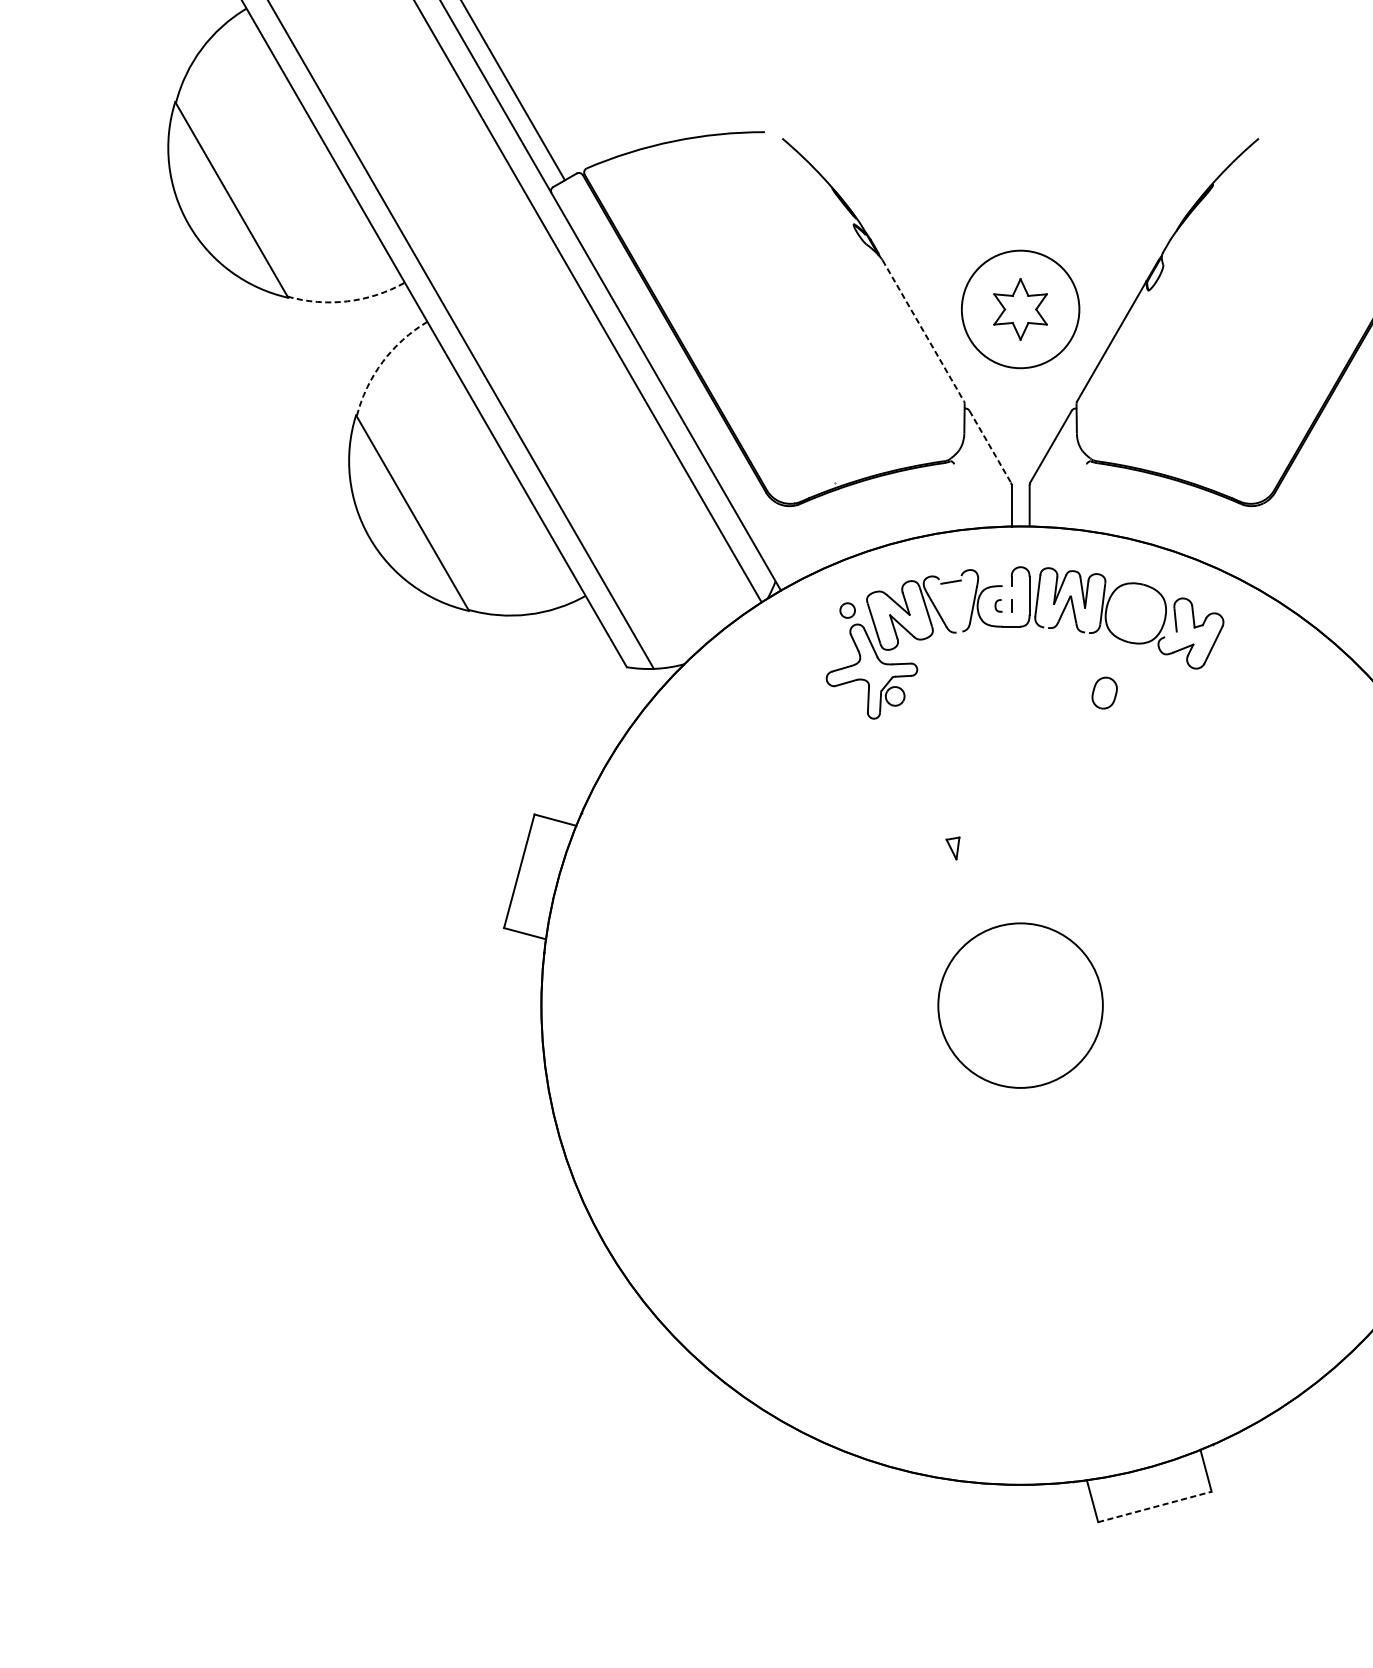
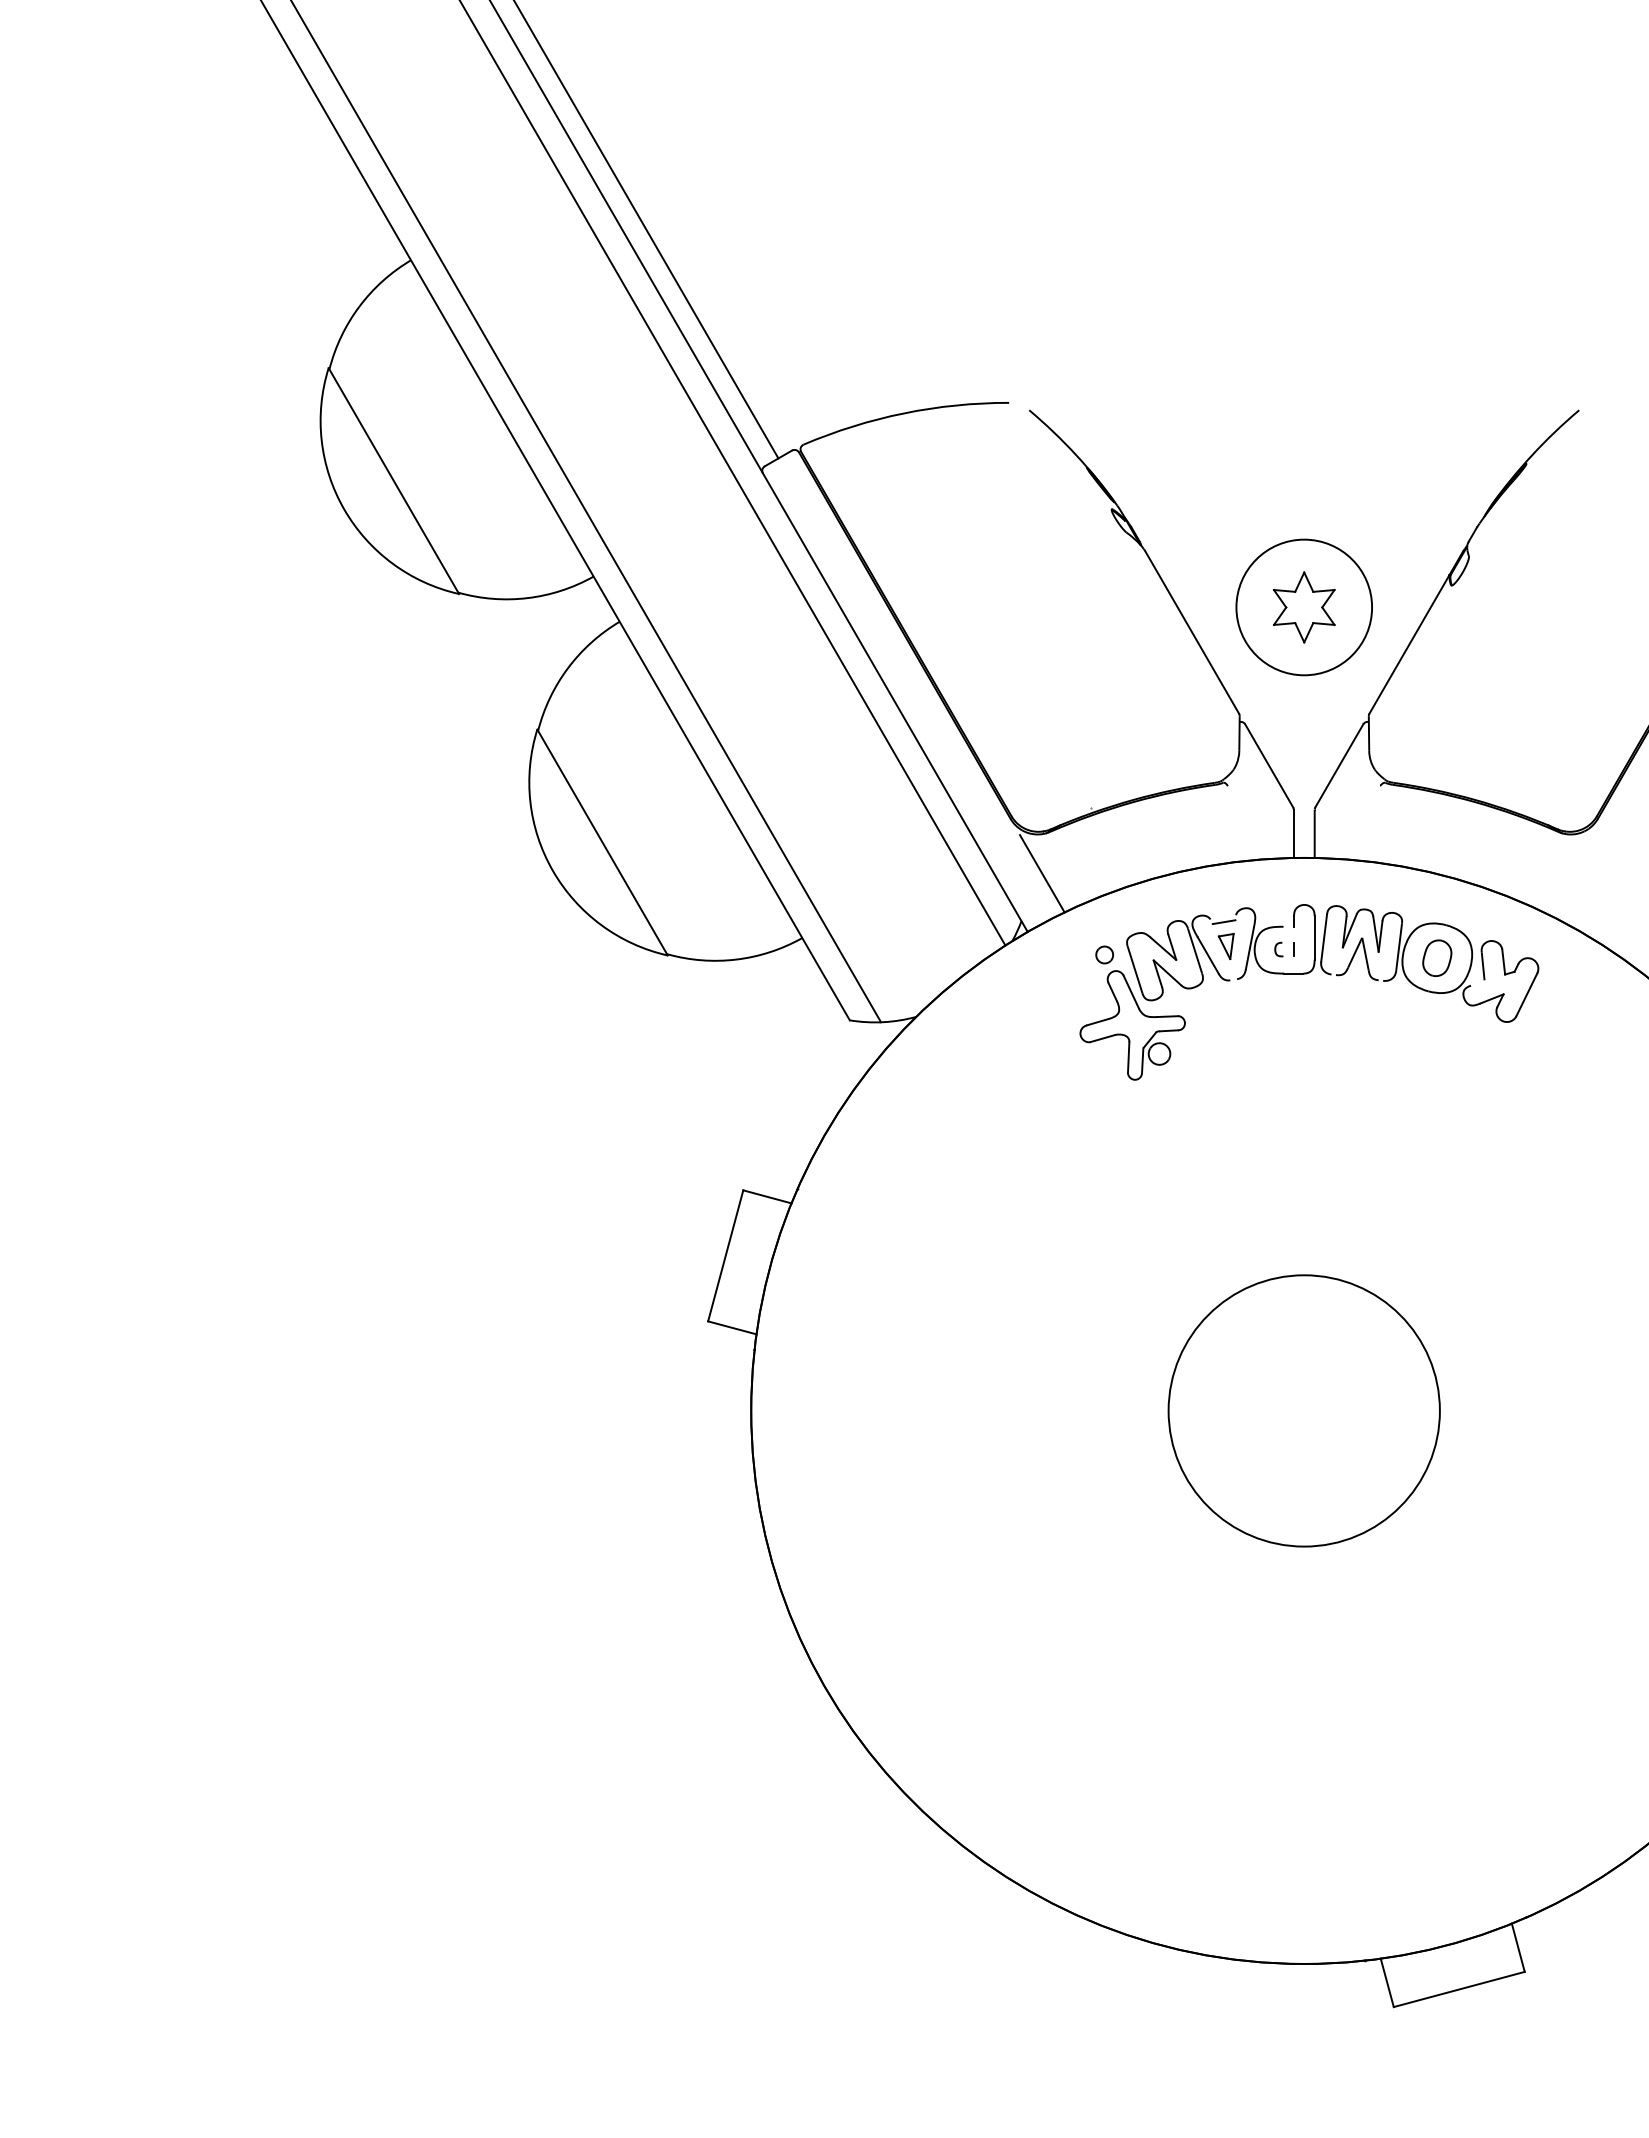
arc: (347, 301) -> (527, 598), dashed -> solid
line: (923, 331) -> (1192, 632), dashed -> solid
arc: (383, 362) -> (568, 668), dashed -> solid
line: (990, 446) -> (1269, 765), dashed -> solid
line: (793, 539) -> (1042, 873), added
part: (1104, 692) -> (1437, 957), moved
part: (952, 848) -> (1225, 946), moved
circle: (1019, 1005) -> (1303, 1410), size x1.43
line: (1155, 1506) -> (1459, 1989), dashed -> solid

